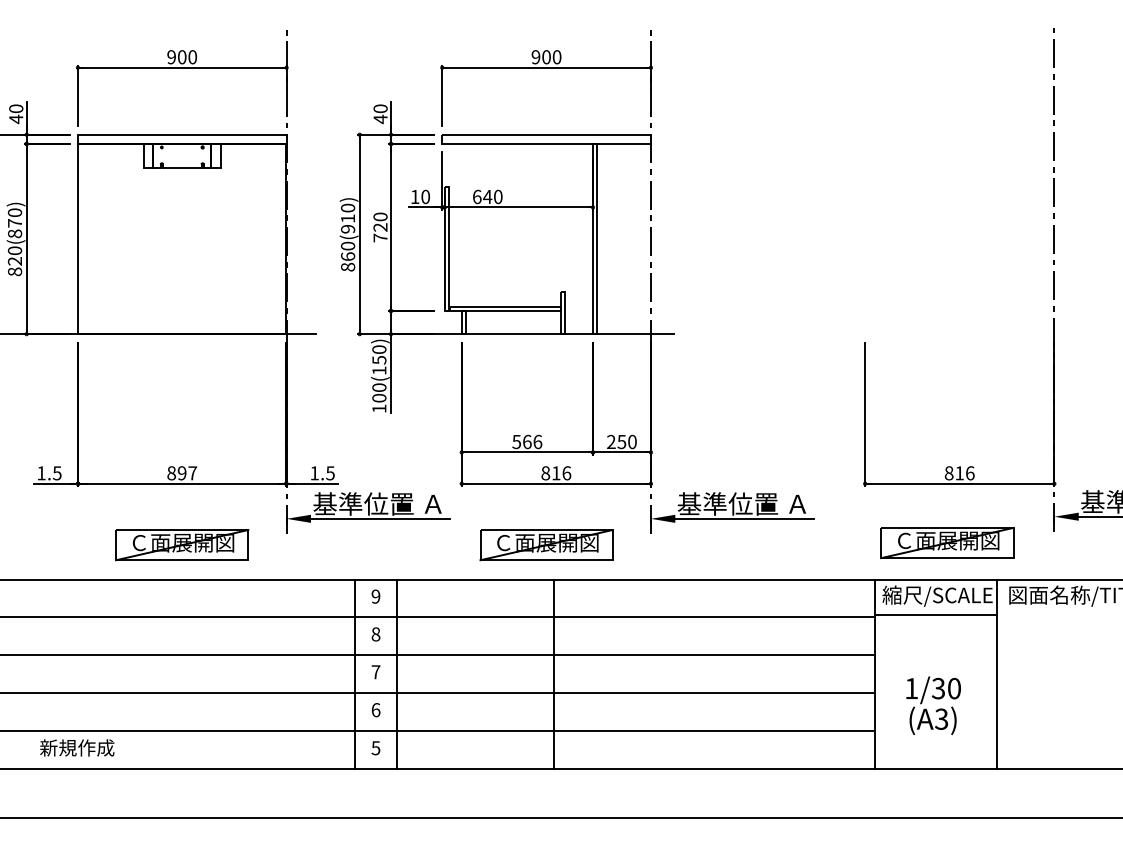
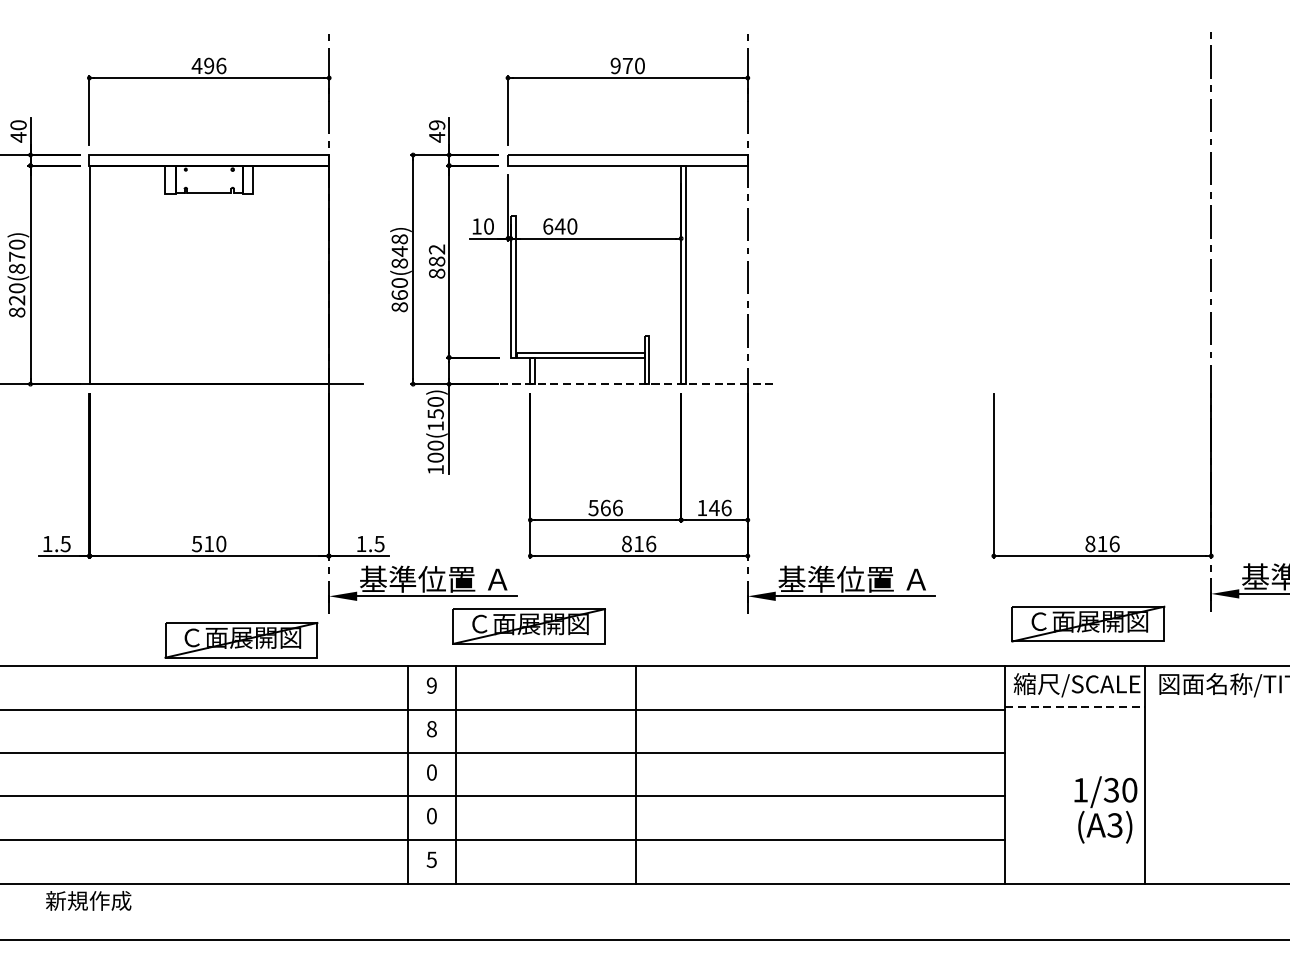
text: (181, 57) -> (208, 66), 900 -> 496
text: (546, 57) -> (627, 66), 900 -> 970
text: (380, 108) -> (437, 124), 40 -> 49
text: (348, 218) -> (400, 251), 860(910) -> 860(848)
text: (380, 227) -> (437, 261), 720 -> 882
line: (543, 334) -> (624, 384), solid -> dashed
text: (621, 441) -> (713, 507), 250 -> 146
text: (182, 473) -> (209, 544), 897 -> 510
part: (182, 545) -> (241, 640), moved
part: (546, 545) -> (528, 626), moved
line: (935, 615) -> (1074, 707), solid -> dashed
text: (375, 672) -> (431, 772), 7 -> 0
text: (933, 705) -> (1105, 809), moved
text: (375, 710) -> (431, 816), 6 -> 0
text: (77, 747) -> (88, 900), moved

